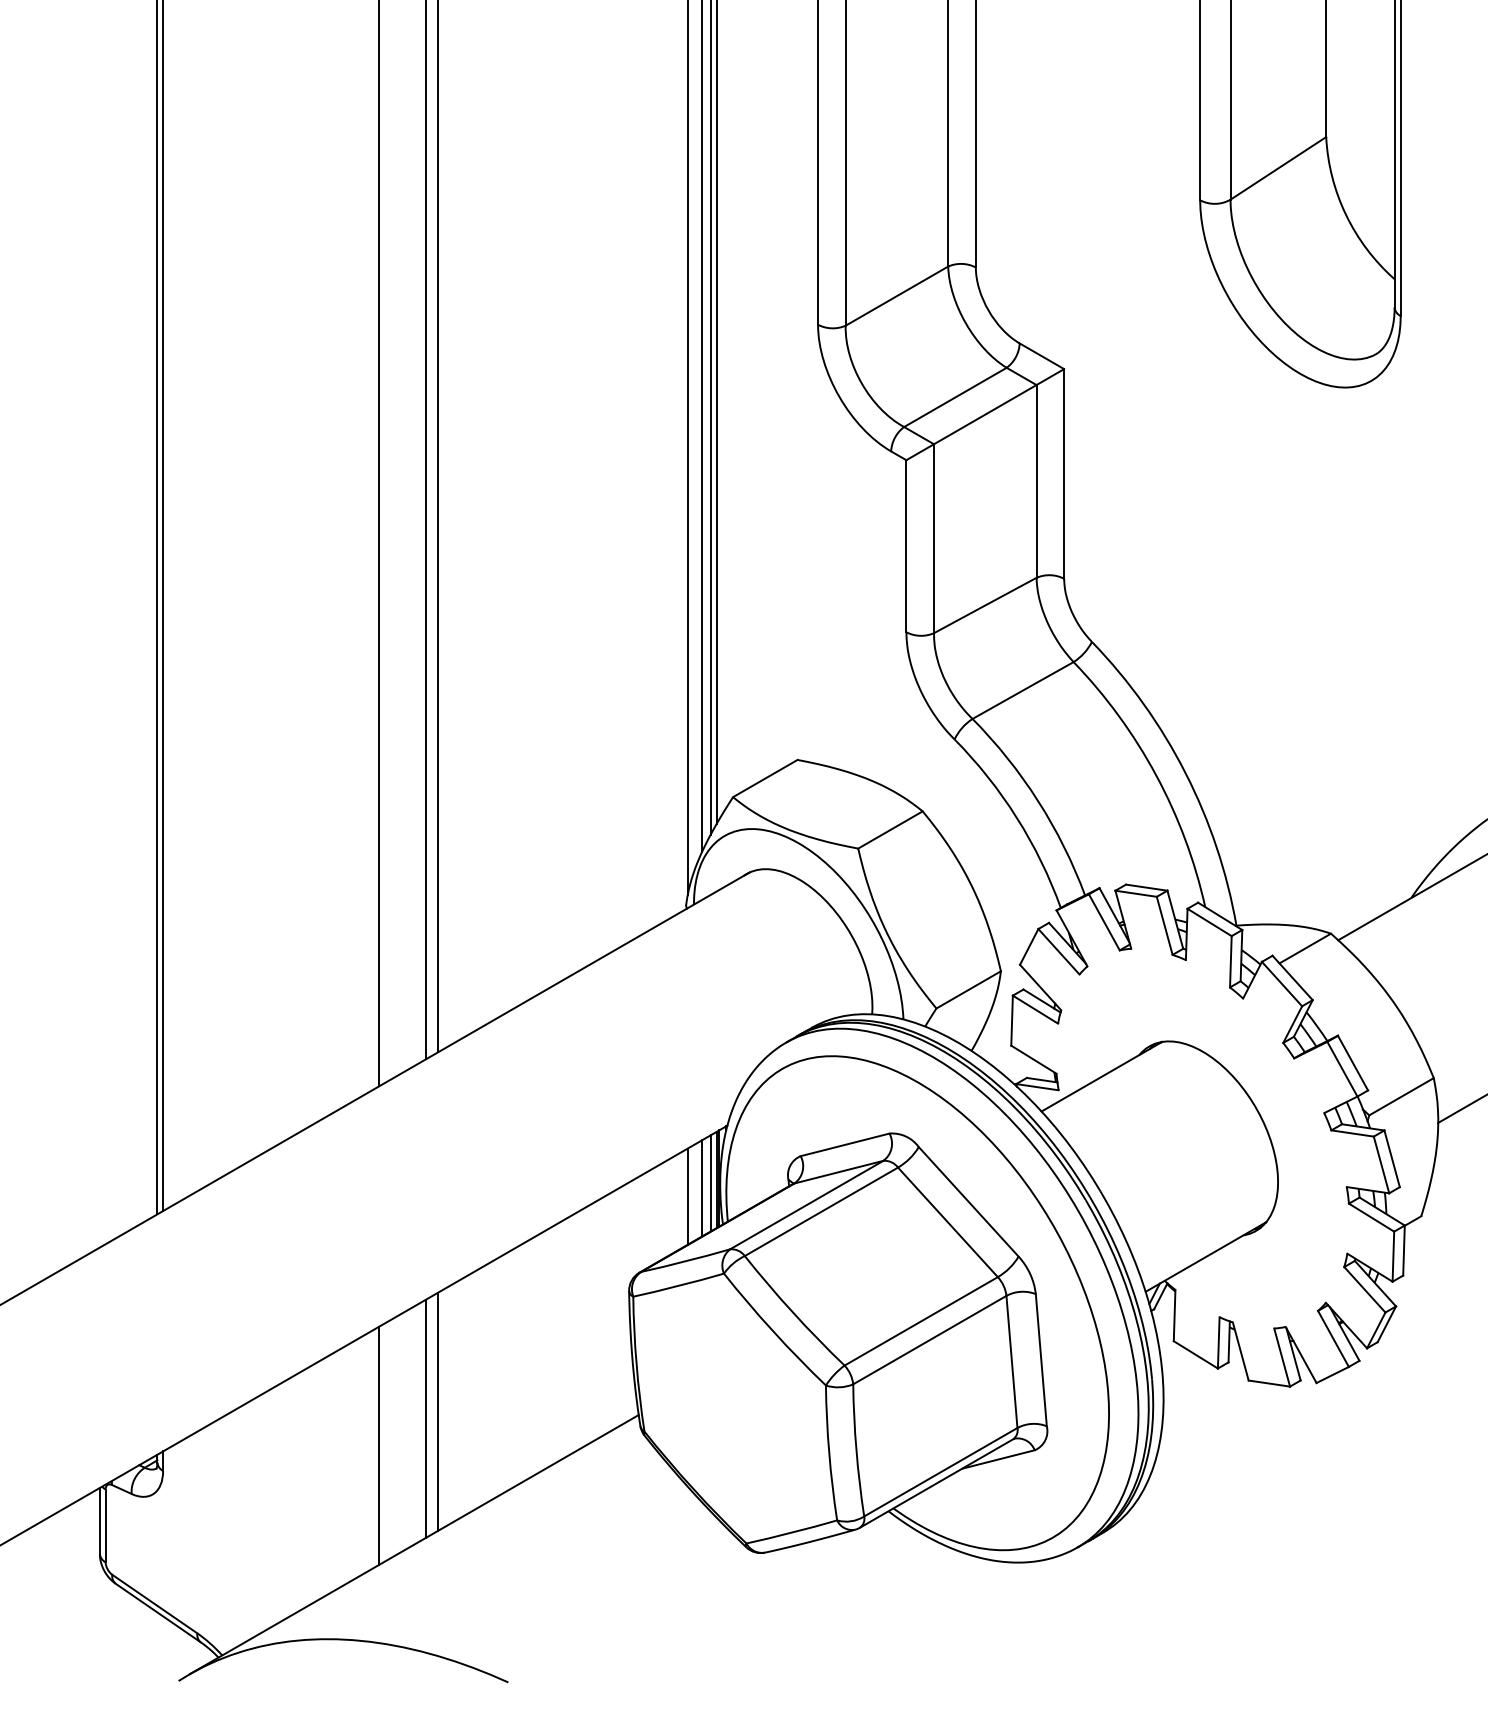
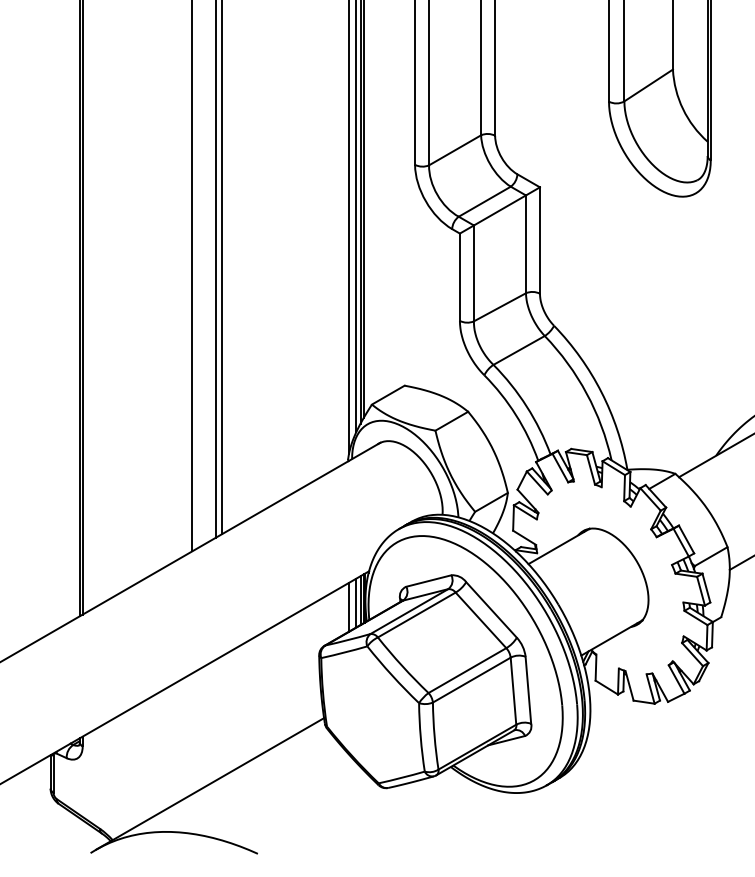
line: (438, 1411) -> (222, 716), removed
line: (426, 1417) -> (216, 719), removed
line: (379, 1445) -> (192, 733), removed

